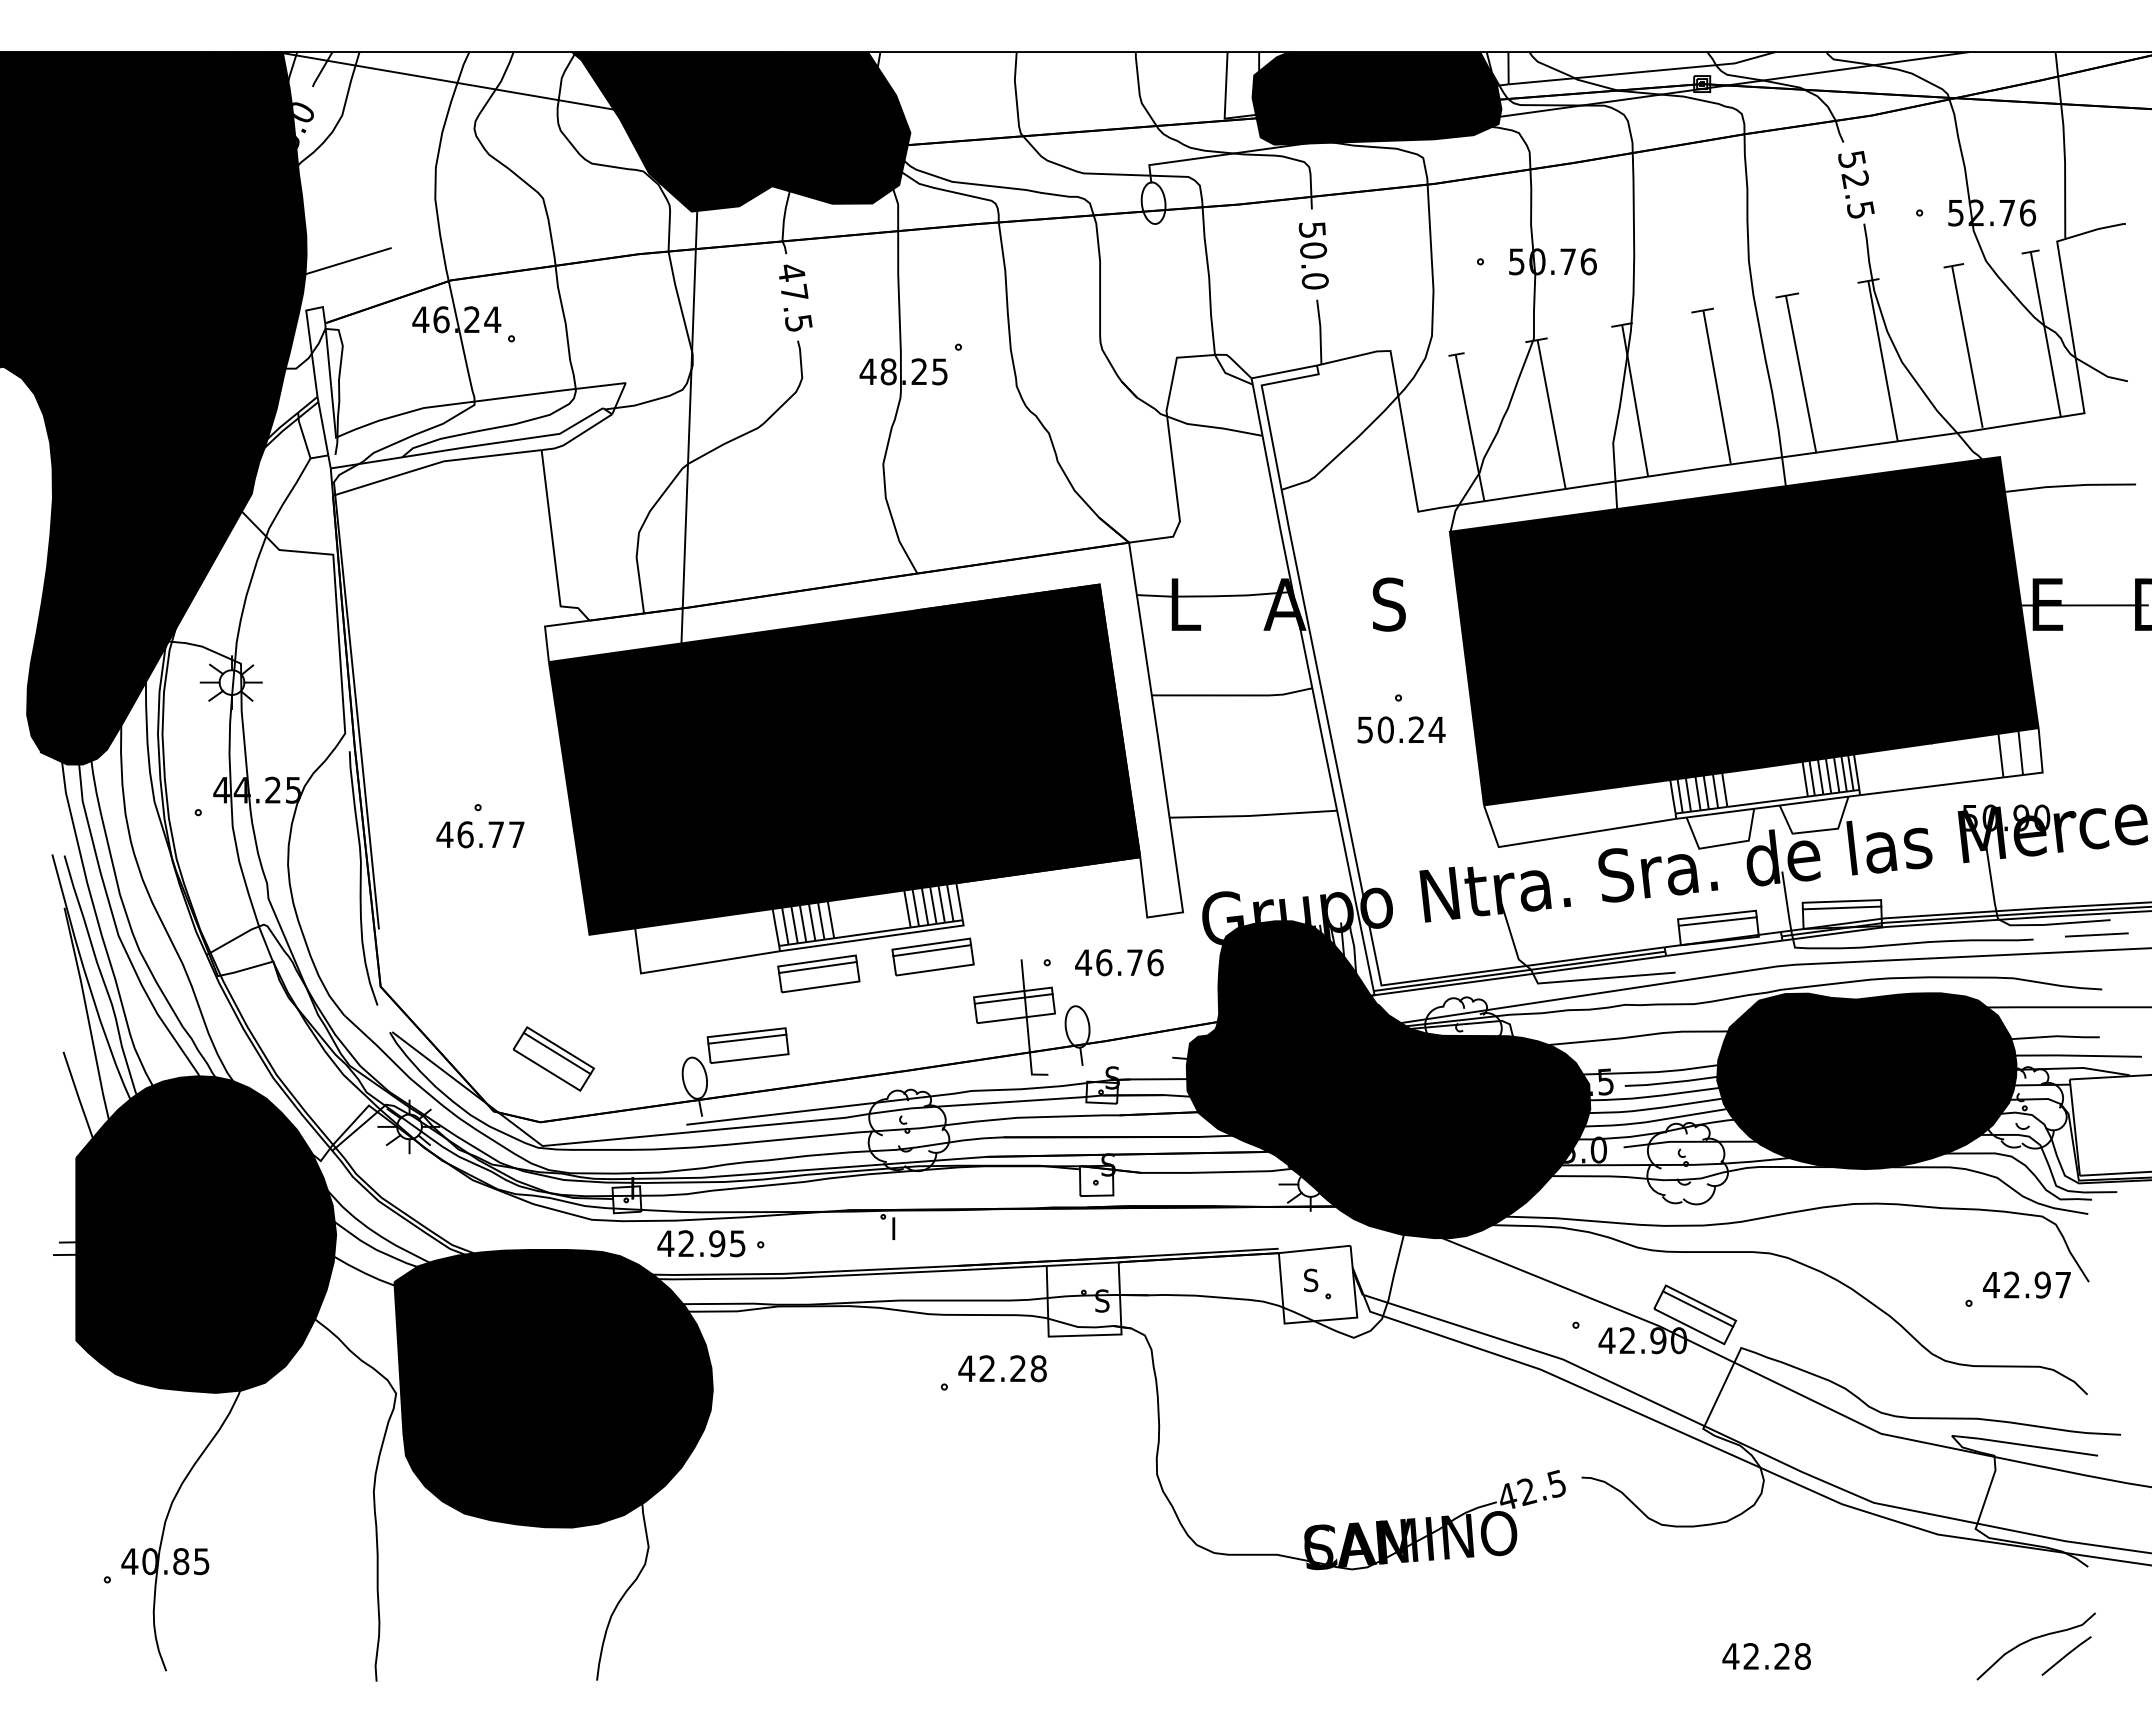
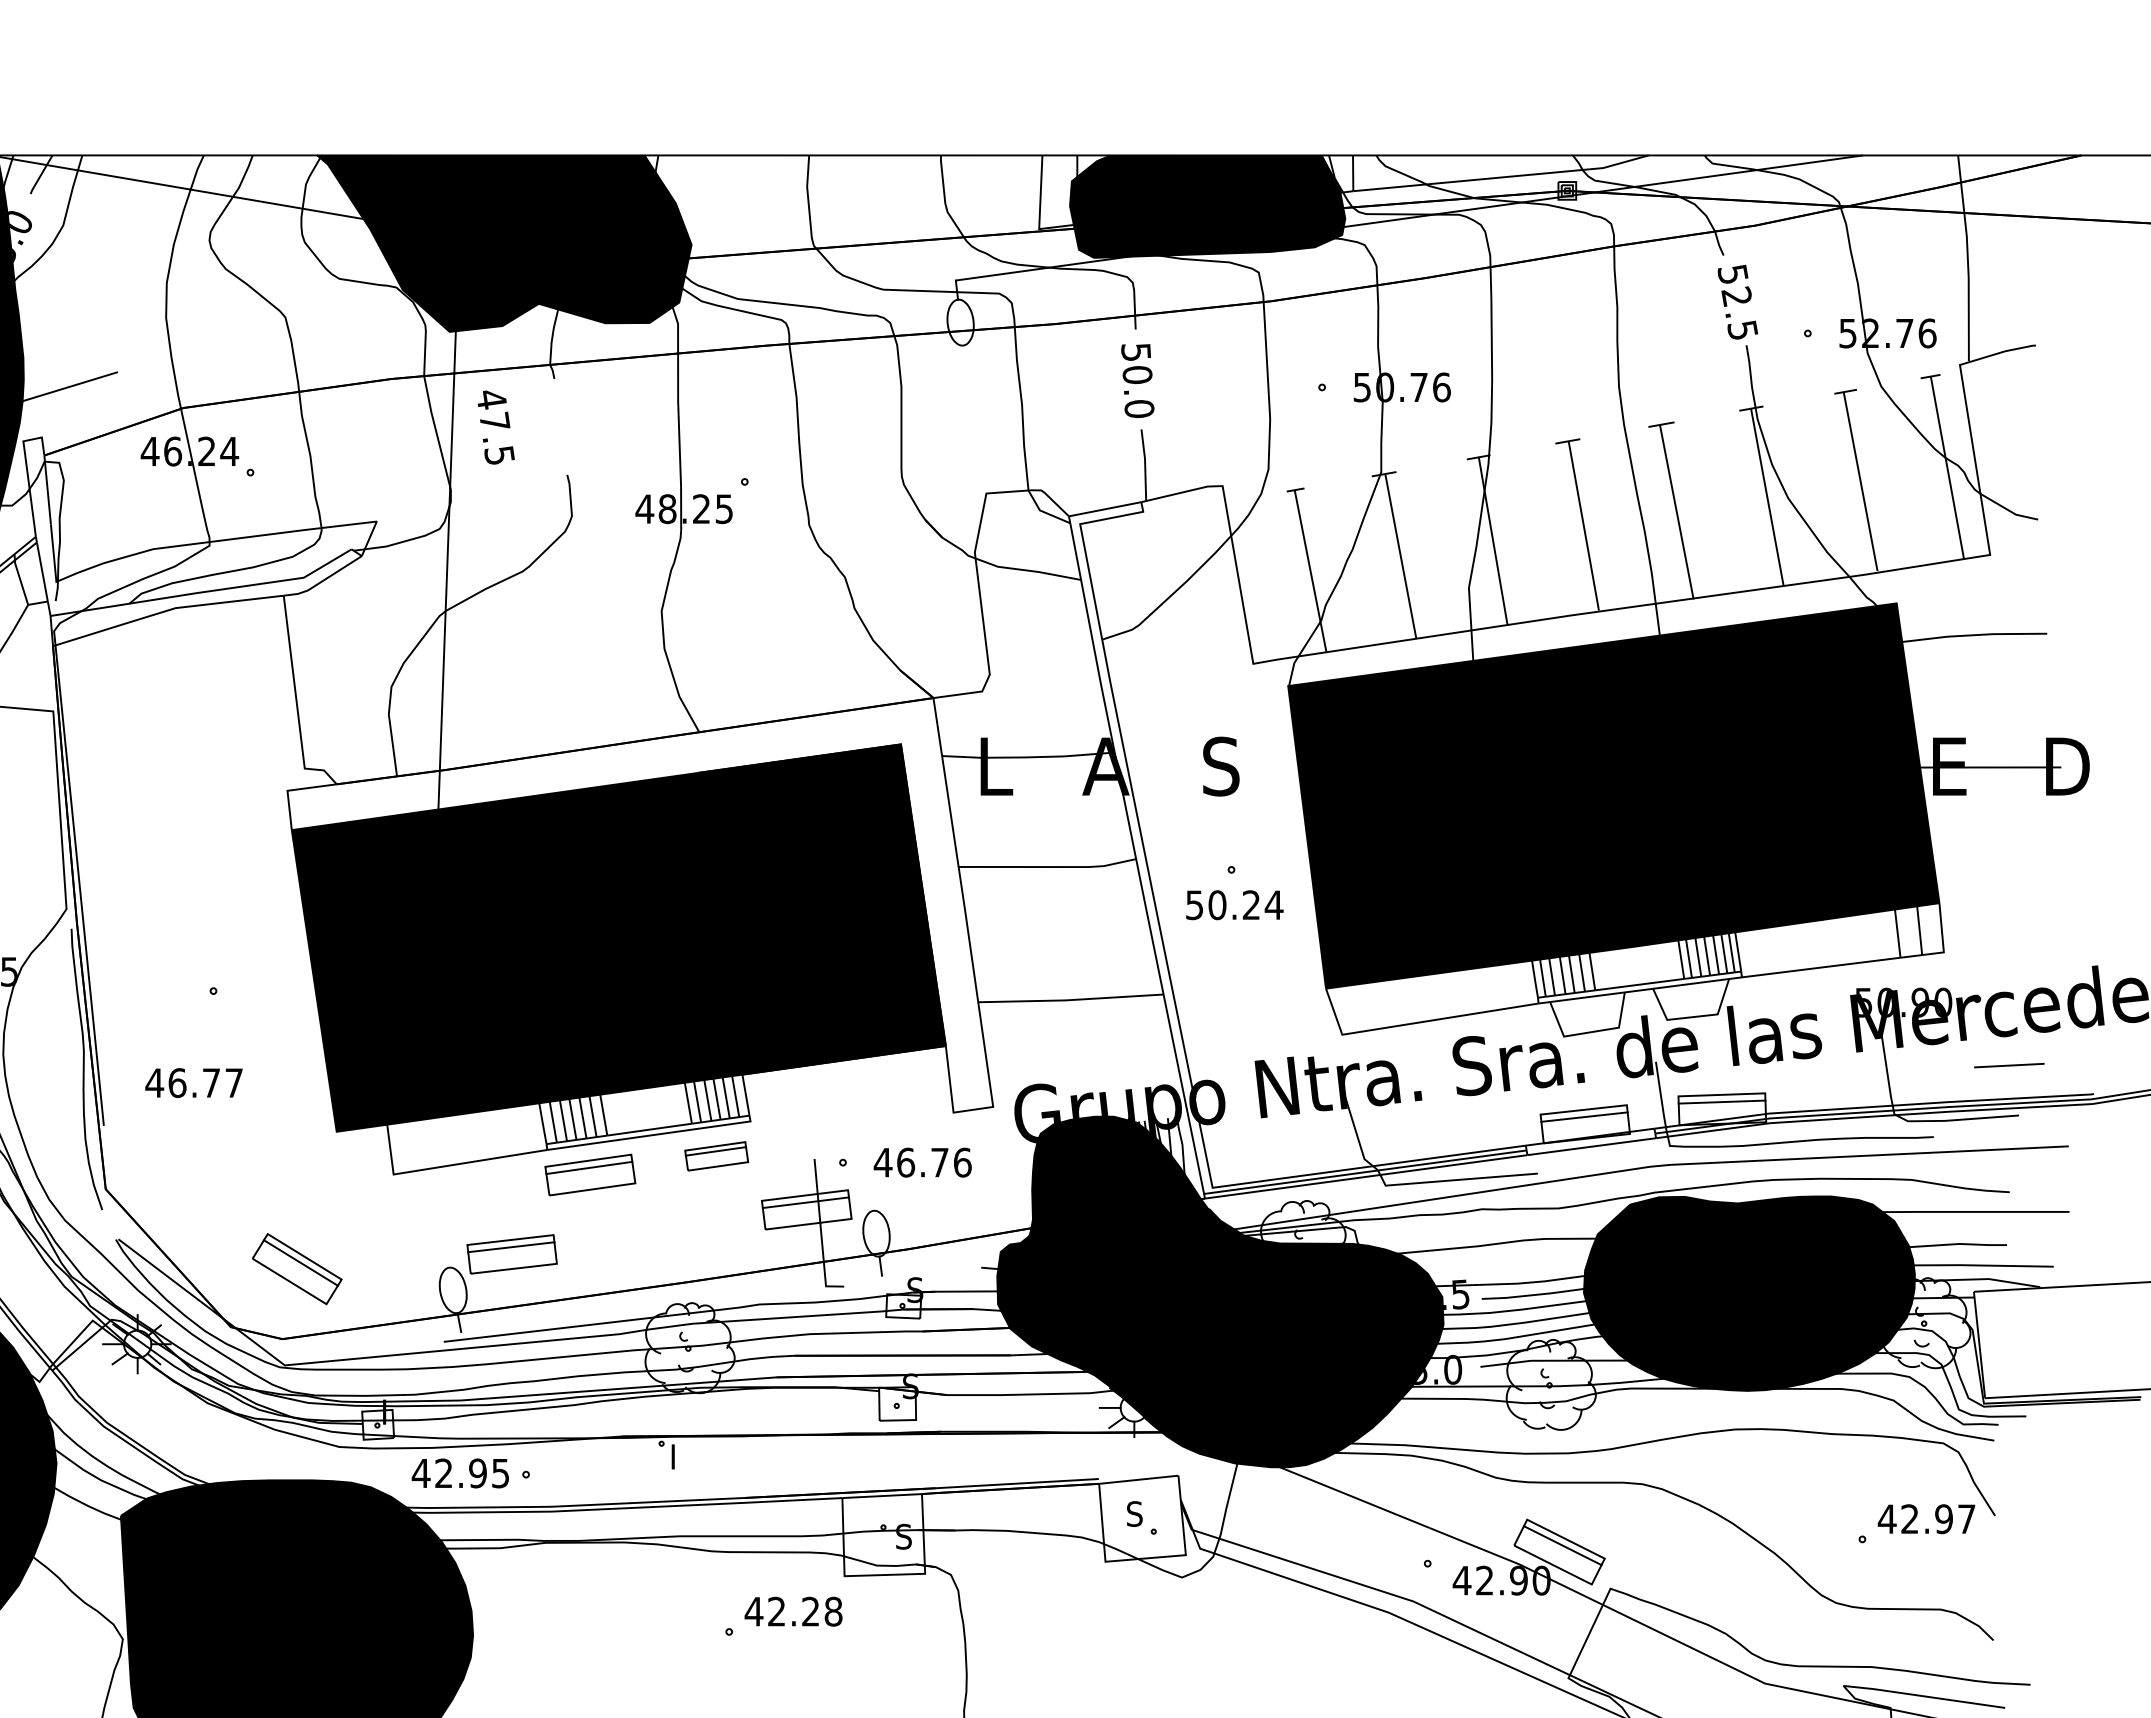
text: (795, 297) -> (495, 426), moved
text: (480, 834) -> (194, 1082), moved
line: (2096, 934) -> (2008, 1065), moved
part: (932, 956) -> (716, 1155), size x0.7

